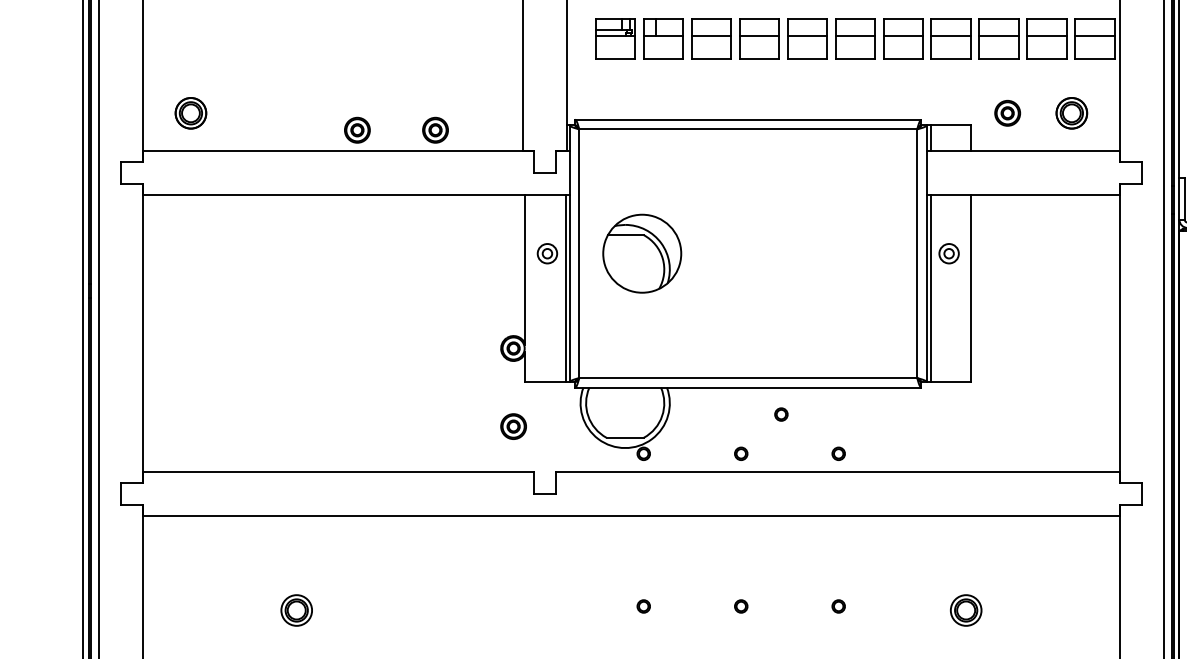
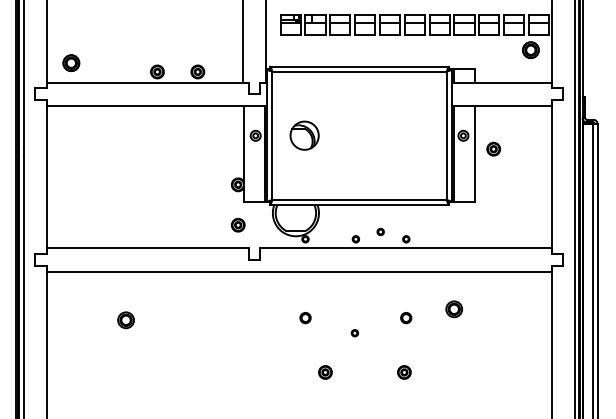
part: (1007, 111) -> (493, 148), moved
part: (1071, 113) -> (530, 50), moved
part: (641, 253) -> (304, 135), size x0.7
part: (781, 413) -> (380, 231), moved
part: (643, 607) -> (305, 318), size x1.6
part: (740, 607) -> (354, 333), moved
part: (839, 607) -> (406, 318), size x1.6
part: (966, 610) -> (454, 309), moved

